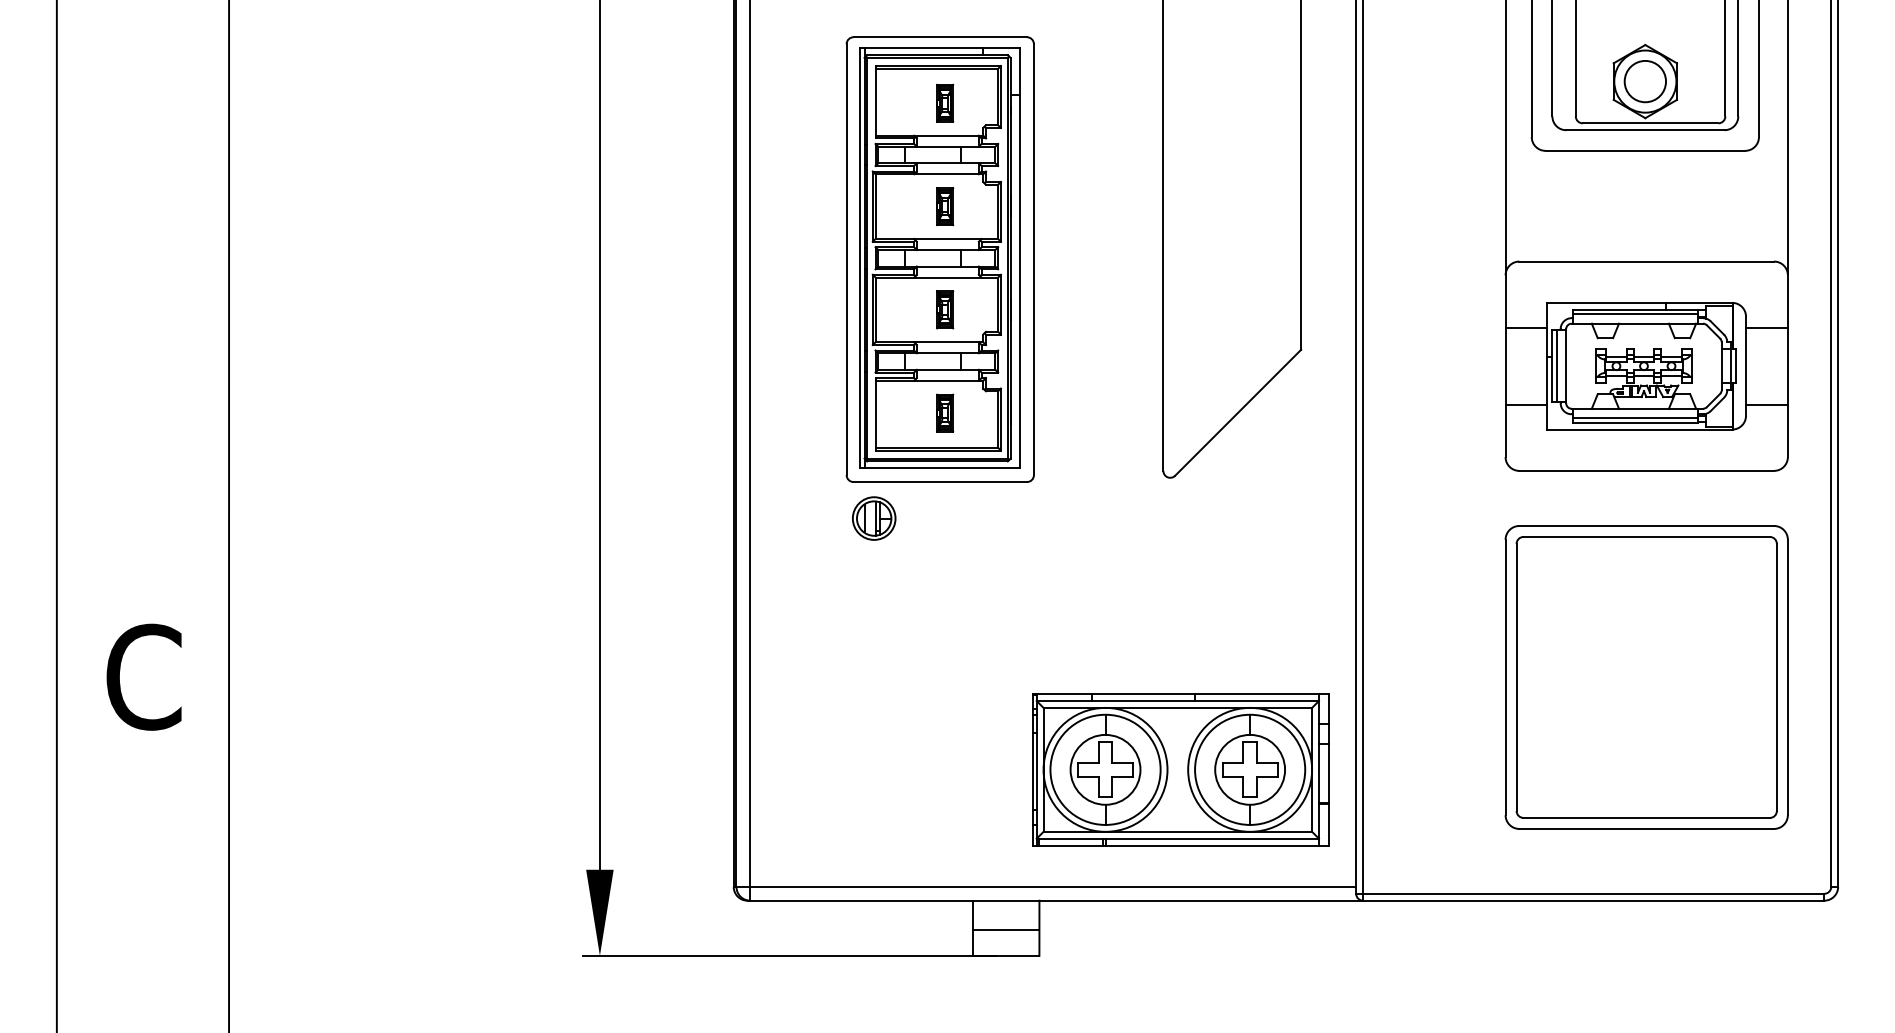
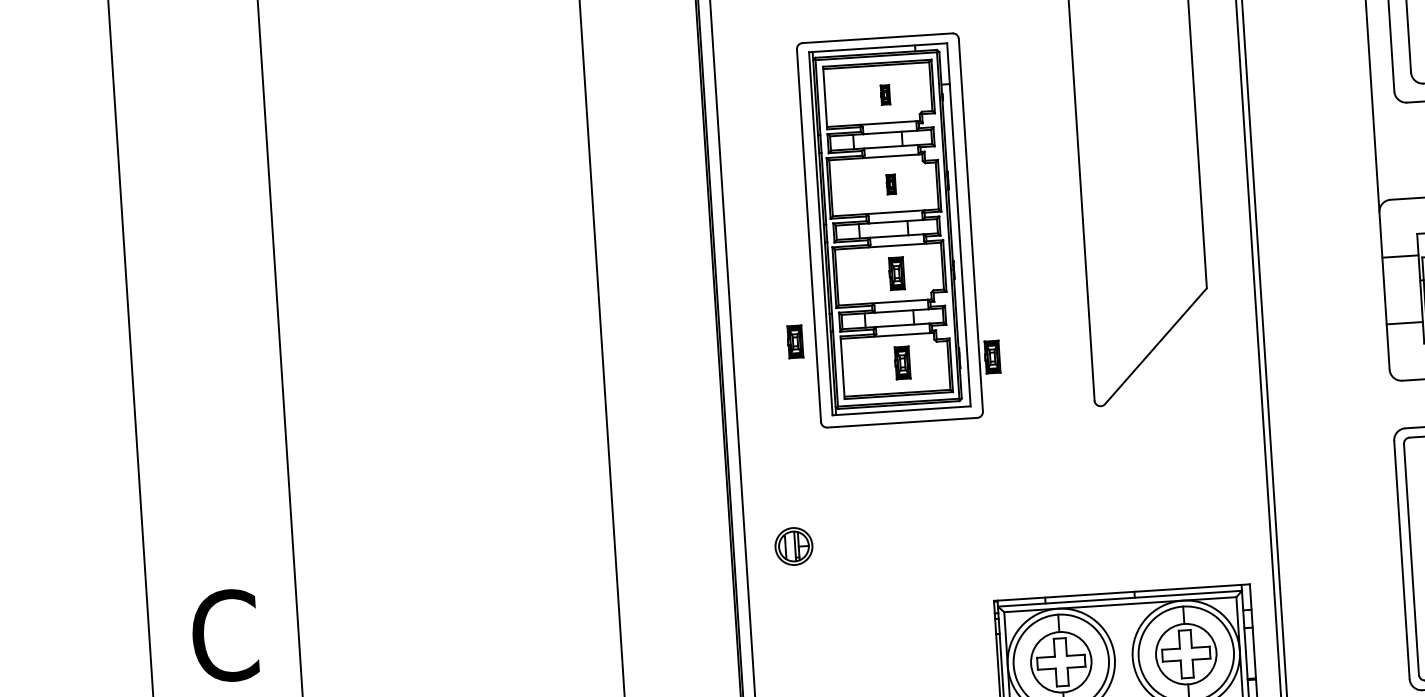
part: (945, 102) -> (885, 94), size x0.6
part: (945, 206) -> (891, 184), size x0.6
part: (823, 380) -> (795, 341), added
part: (1049, 412) -> (992, 356), added
part: (874, 518) -> (794, 546), moved

